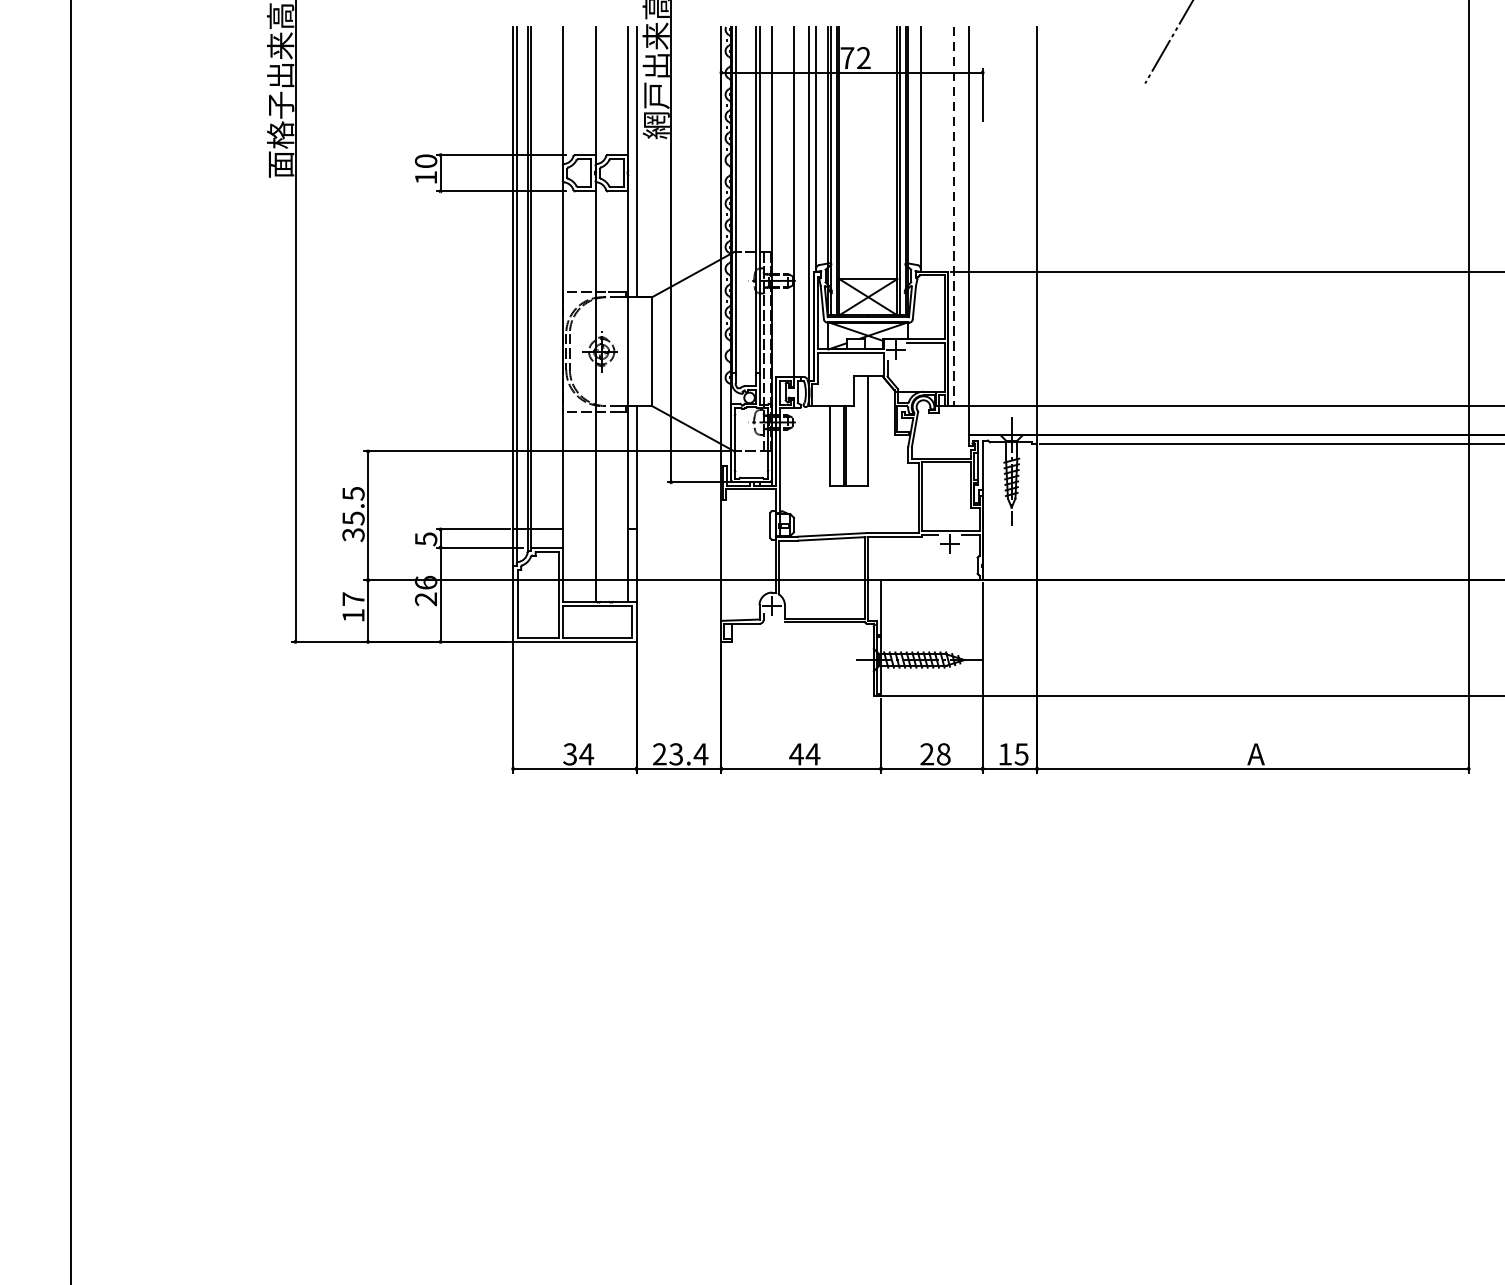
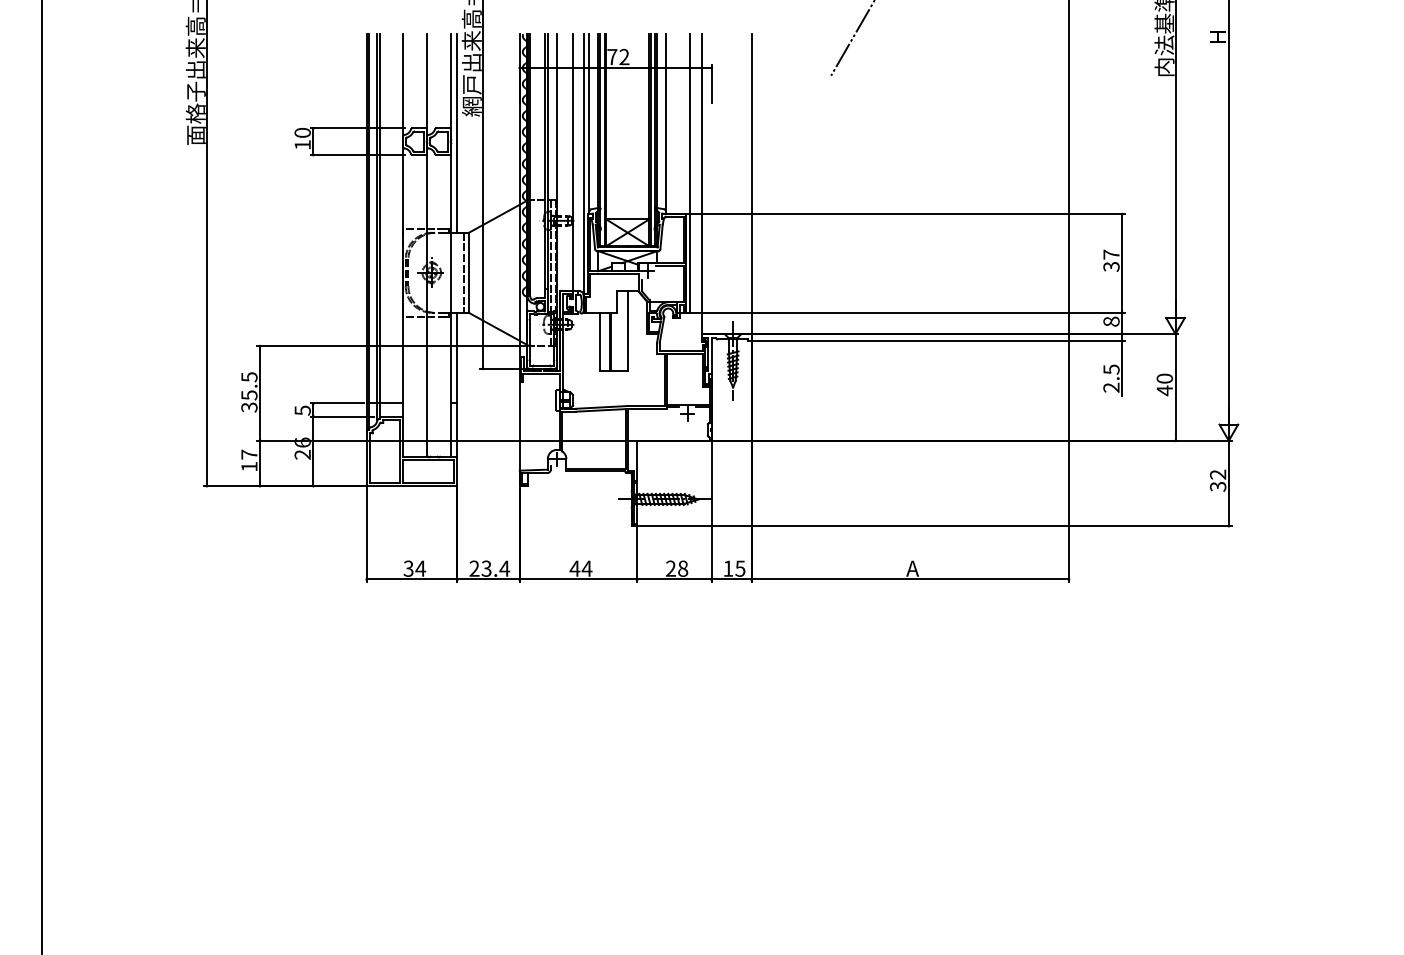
line: (953, 216) -> (690, 173), dashed -> solid
line: (644, 351) -> (463, 272), added

